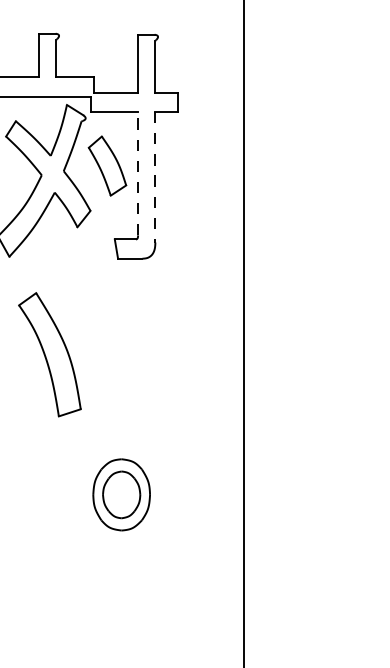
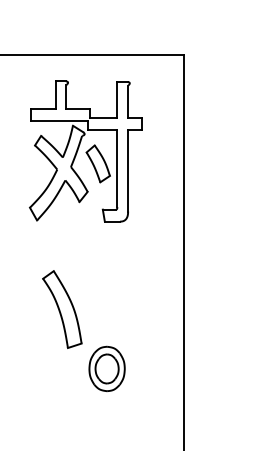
line: (138, 173) -> (117, 168), dashed -> solid
line: (155, 176) -> (128, 170), dashed -> solid
part: (50, 354) -> (62, 309), moved

